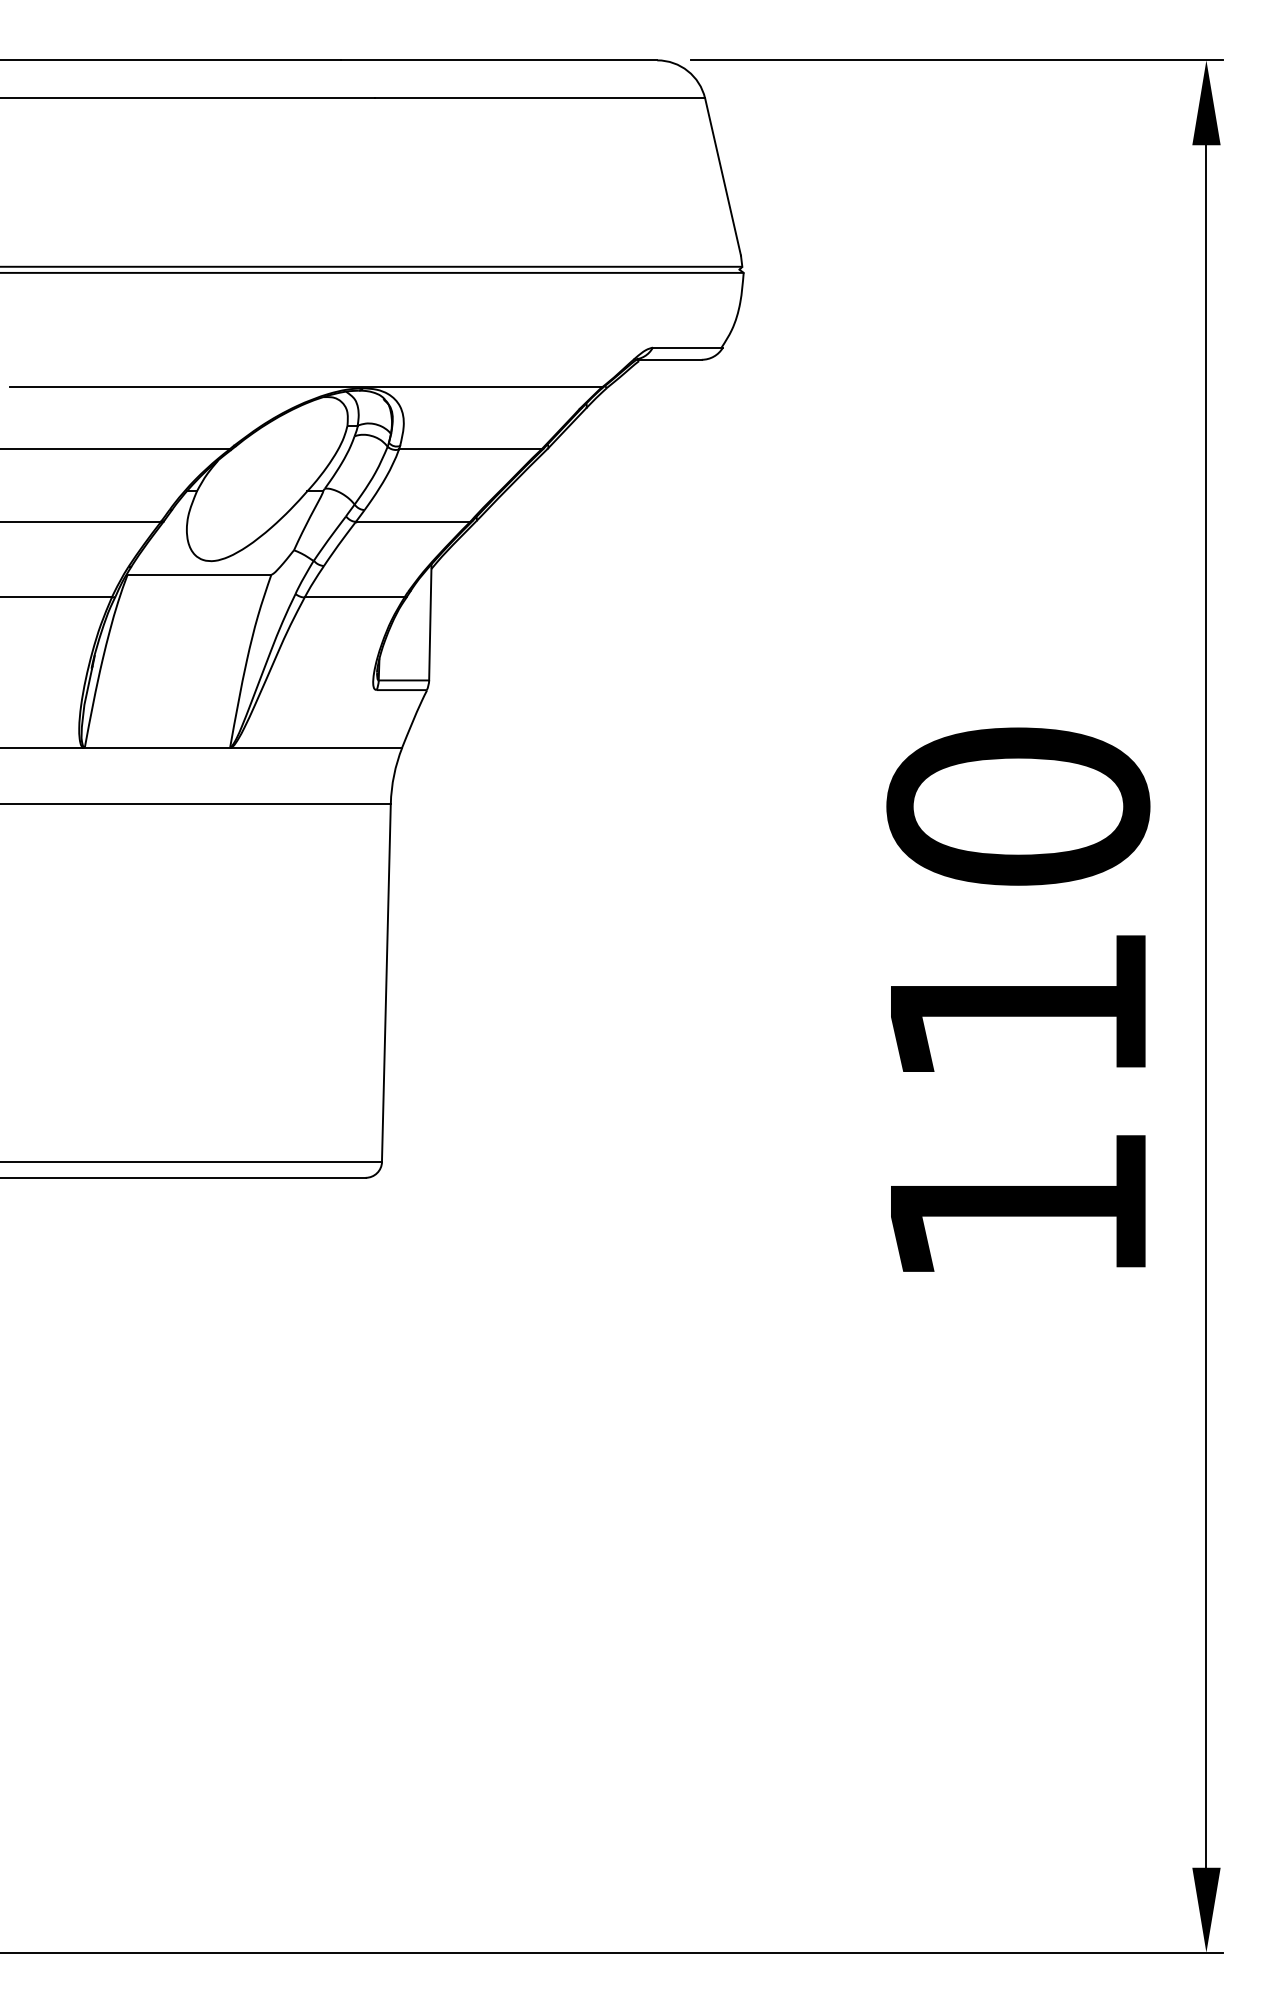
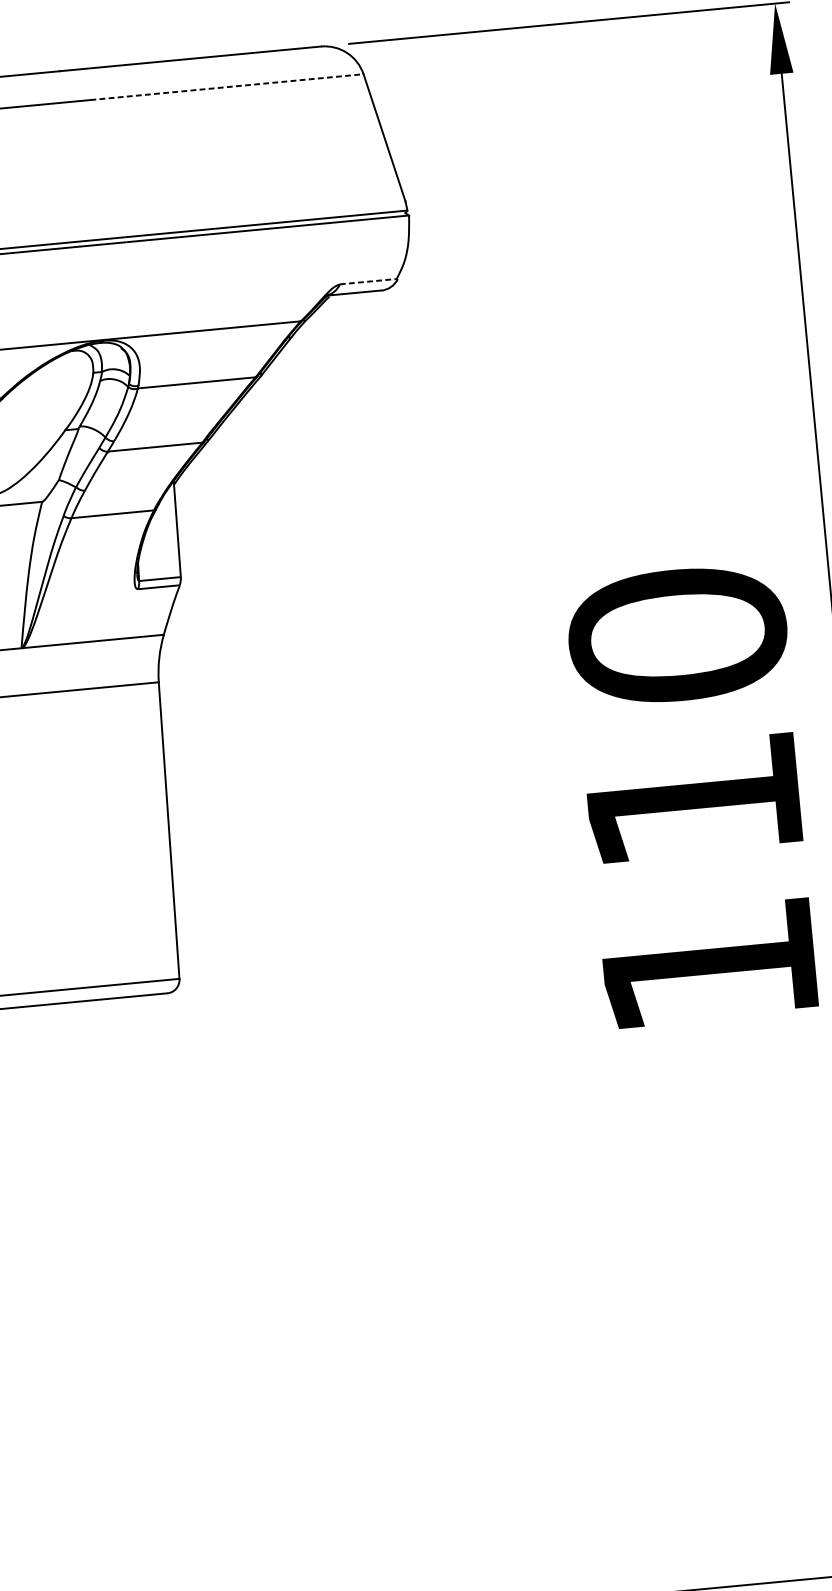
line: (540, 98) -> (227, 87), solid -> dashed
line: (688, 347) -> (369, 281), solid -> dashed

